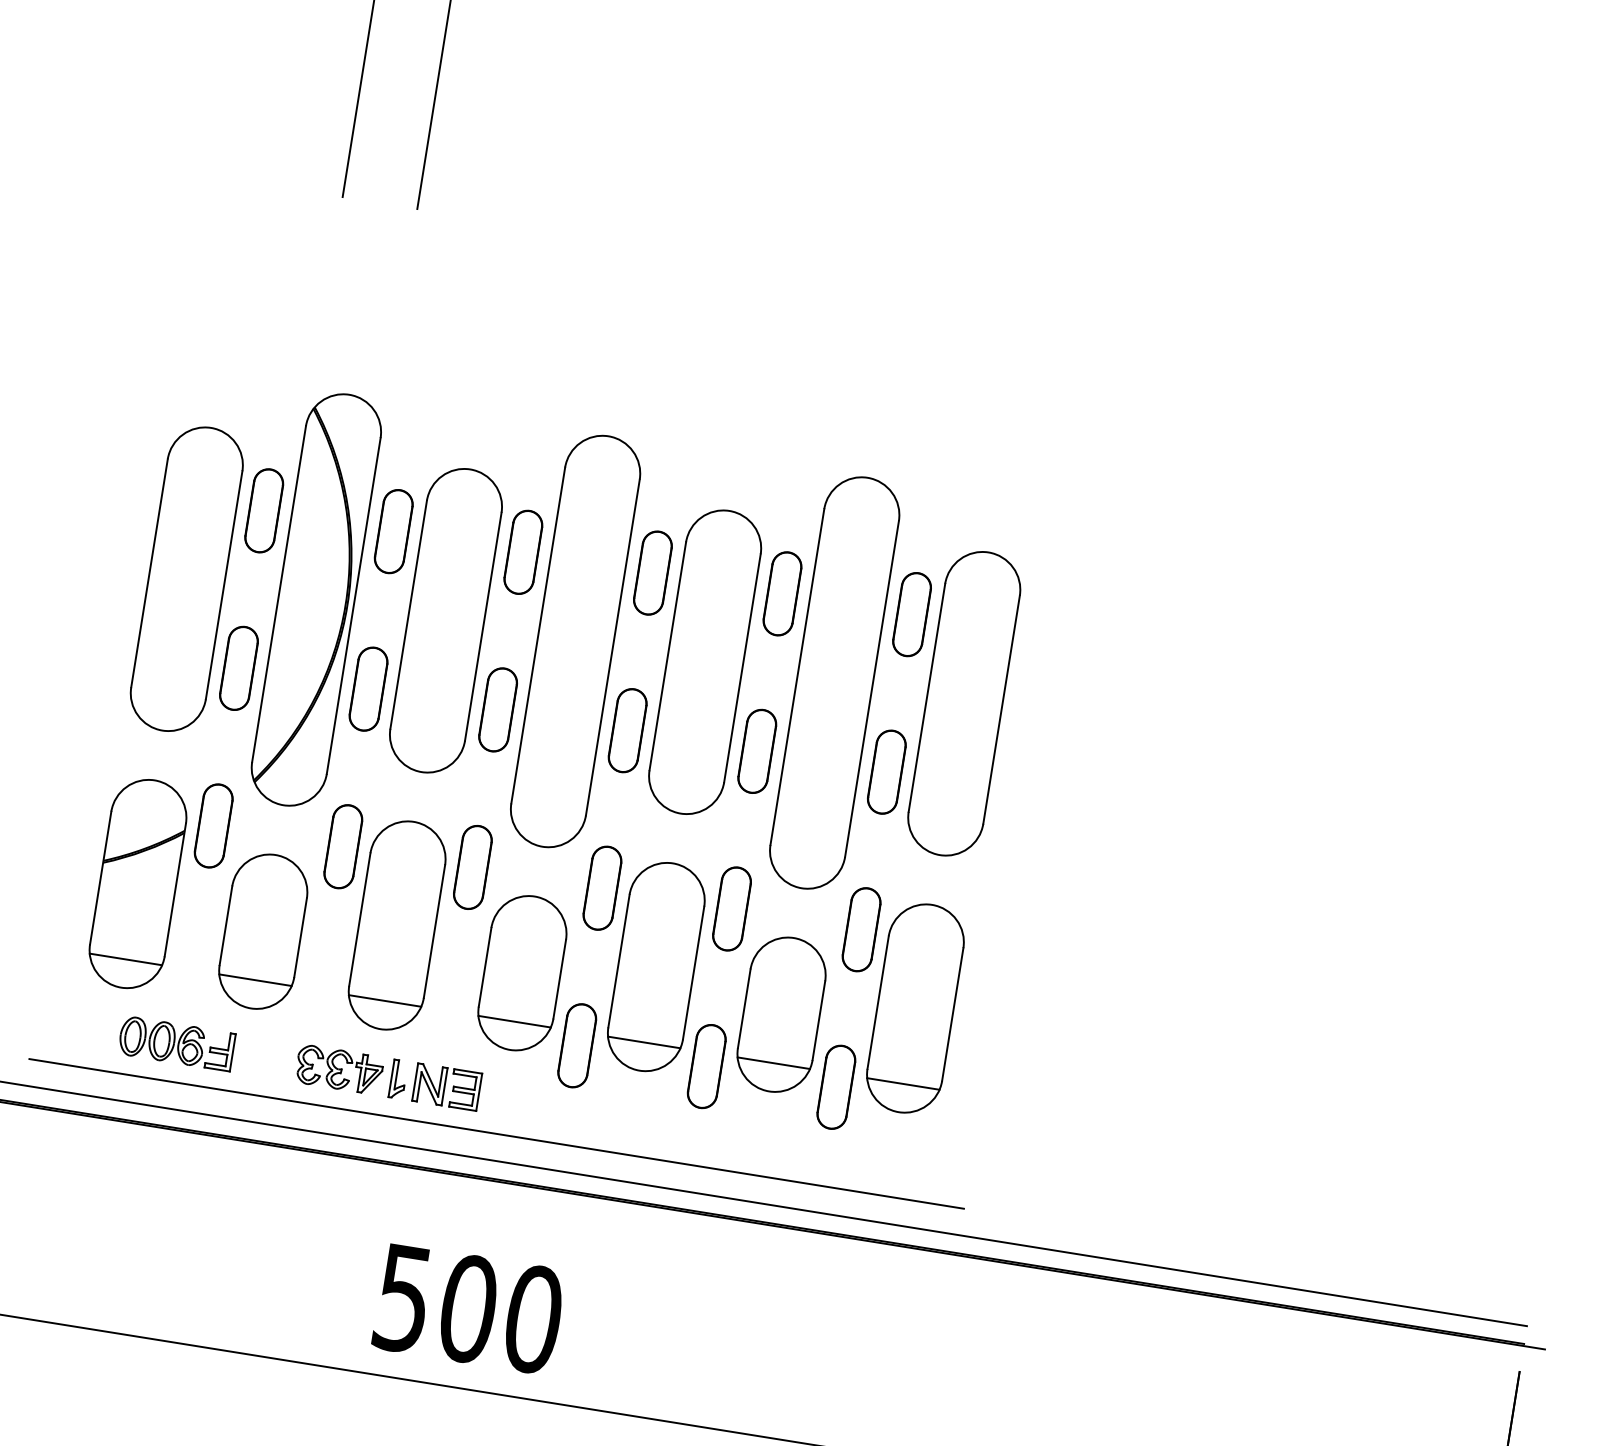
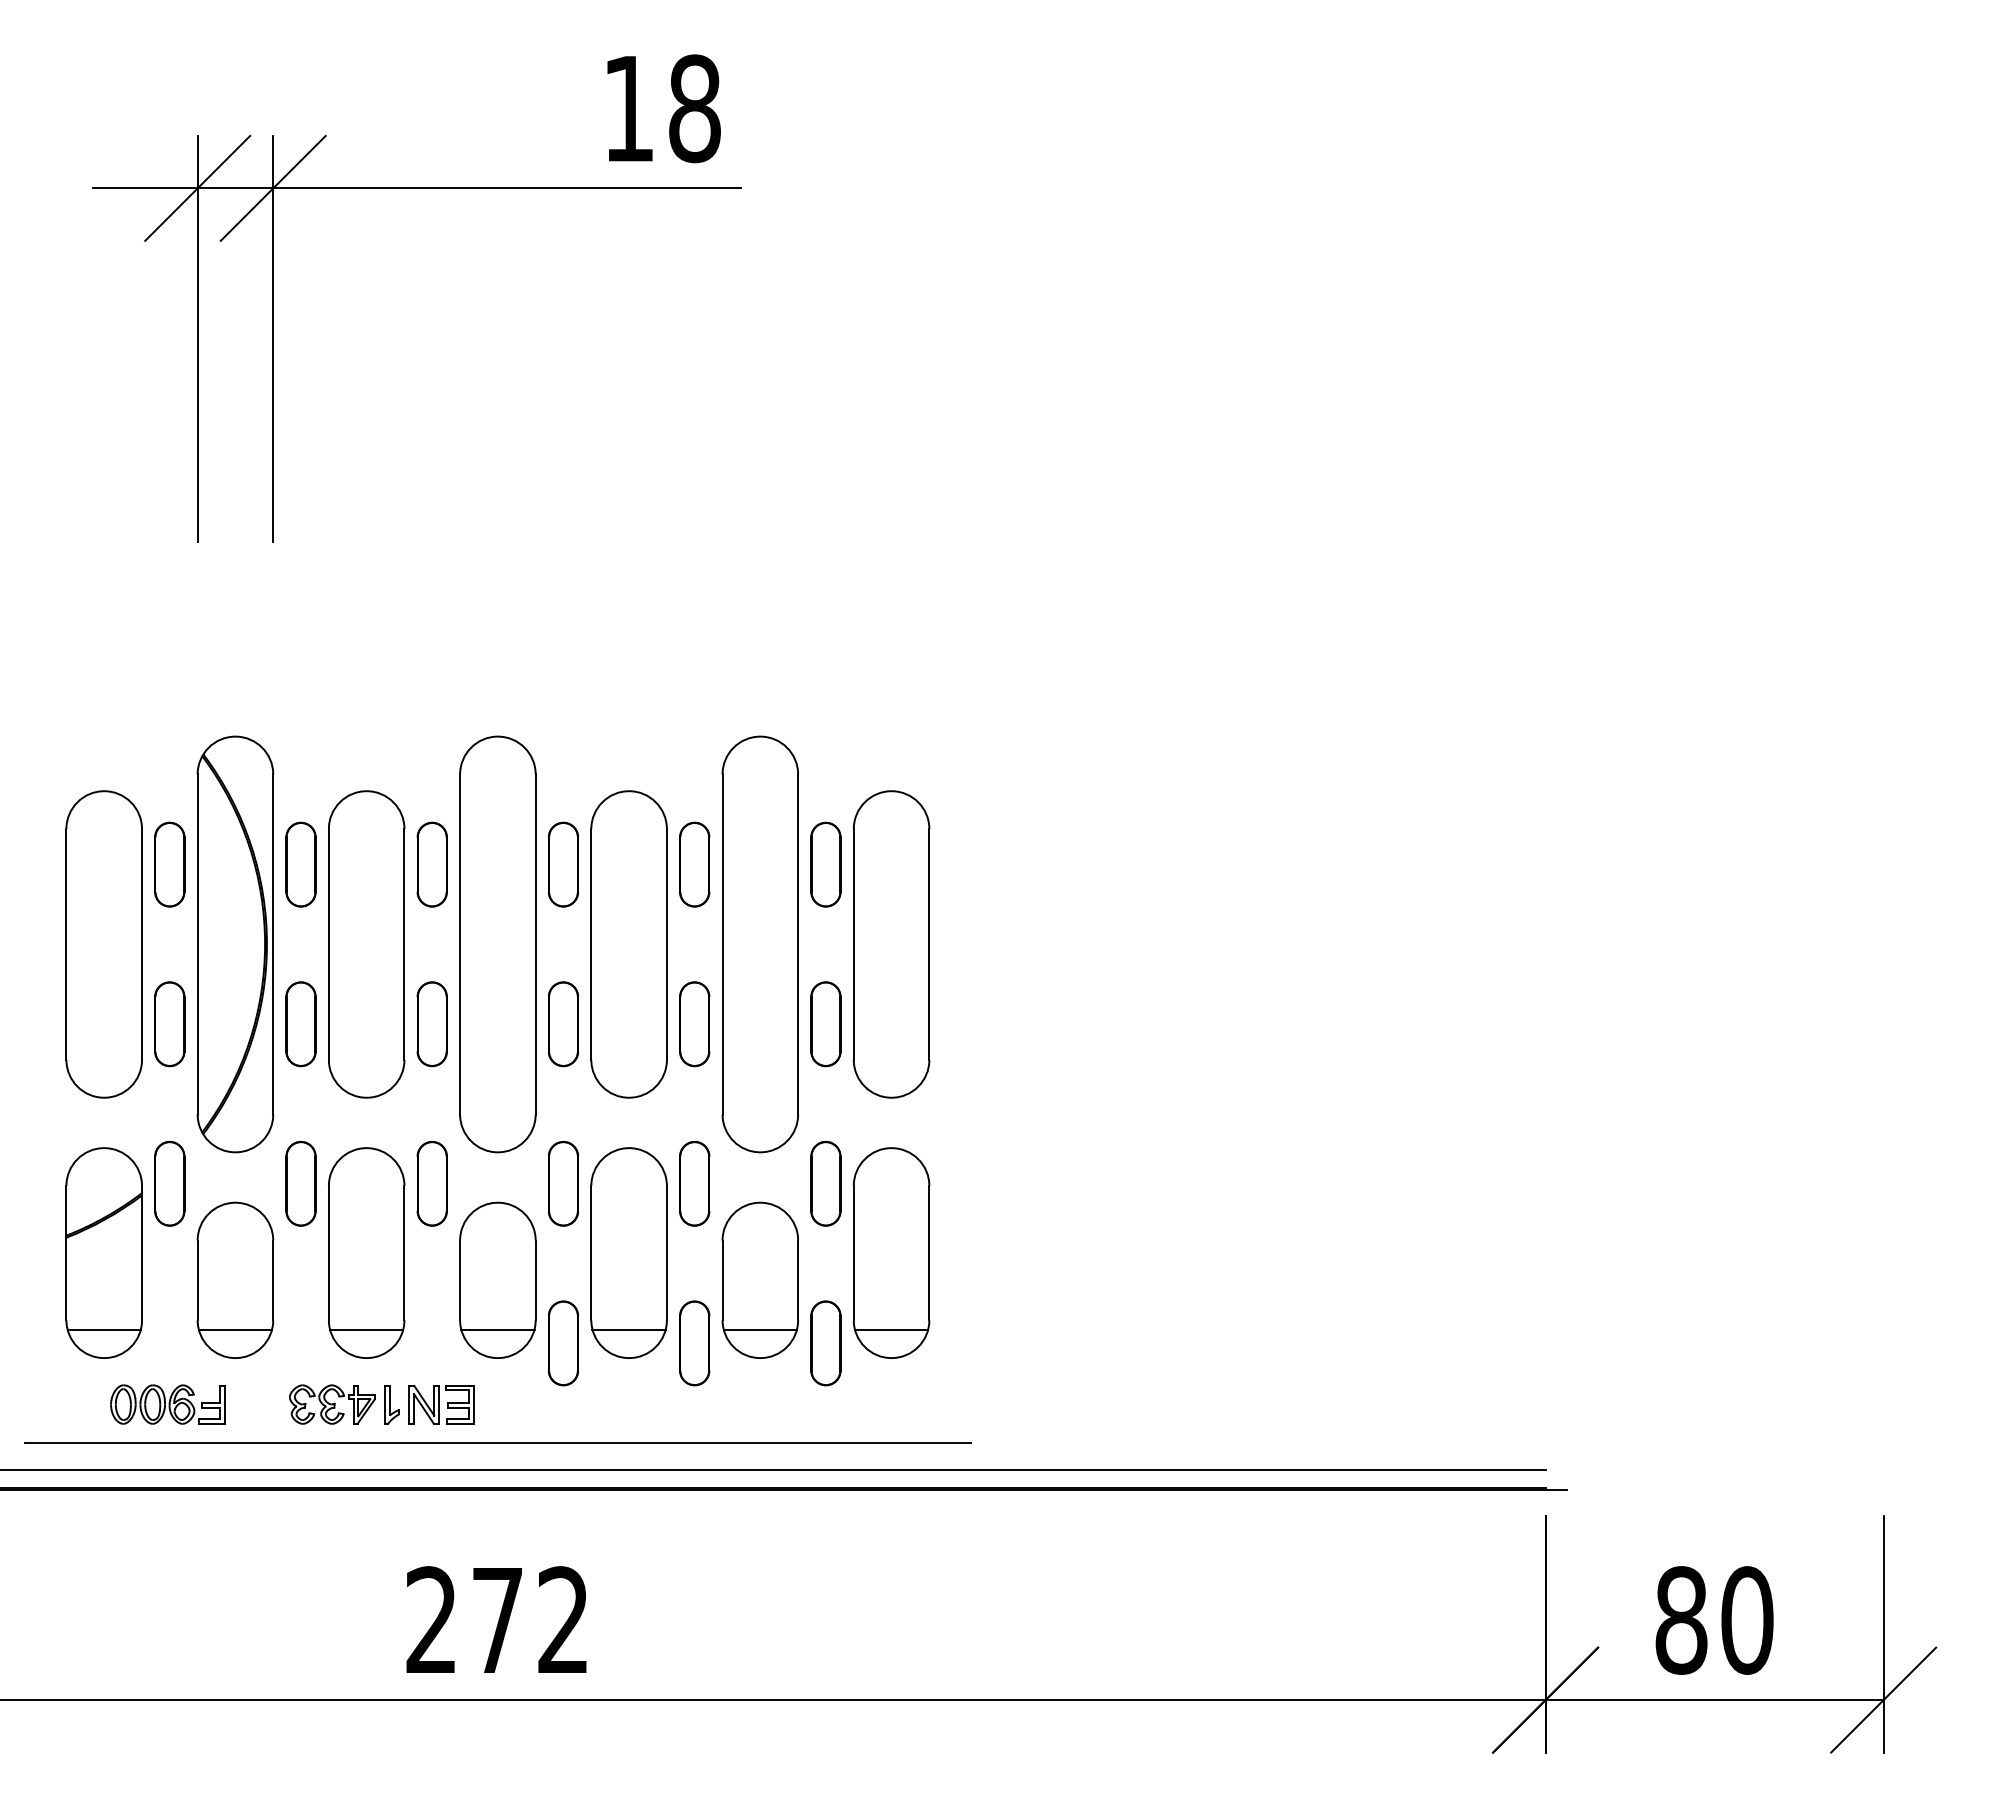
text: (468, 1308) -> (497, 1620), 500 -> 272

